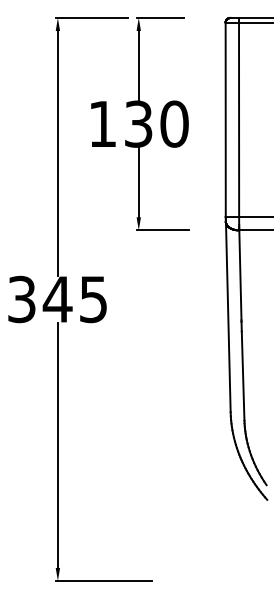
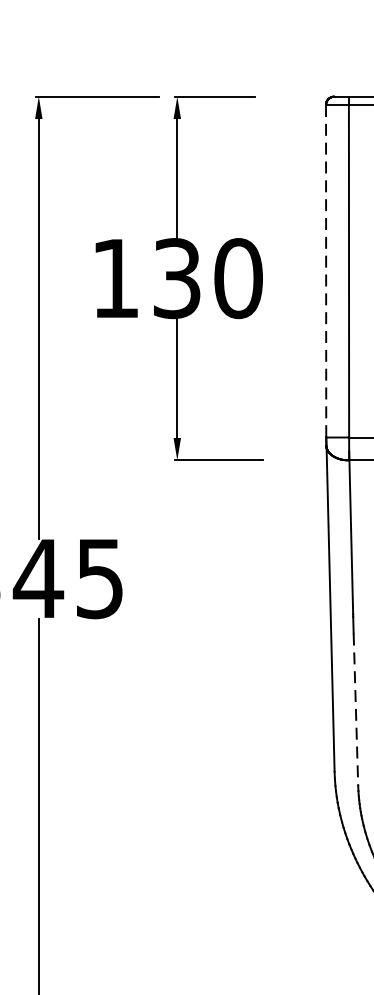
line: (225, 120) -> (325, 272), solid -> dashed
line: (243, 376) -> (356, 710), solid -> dashed

